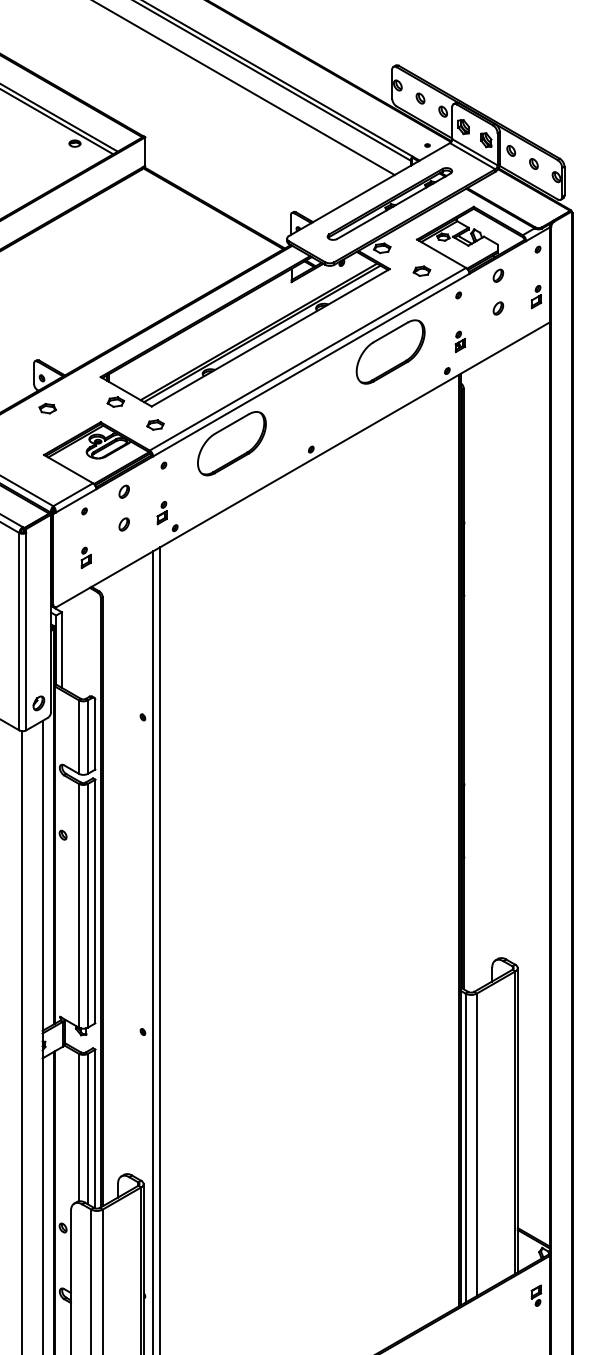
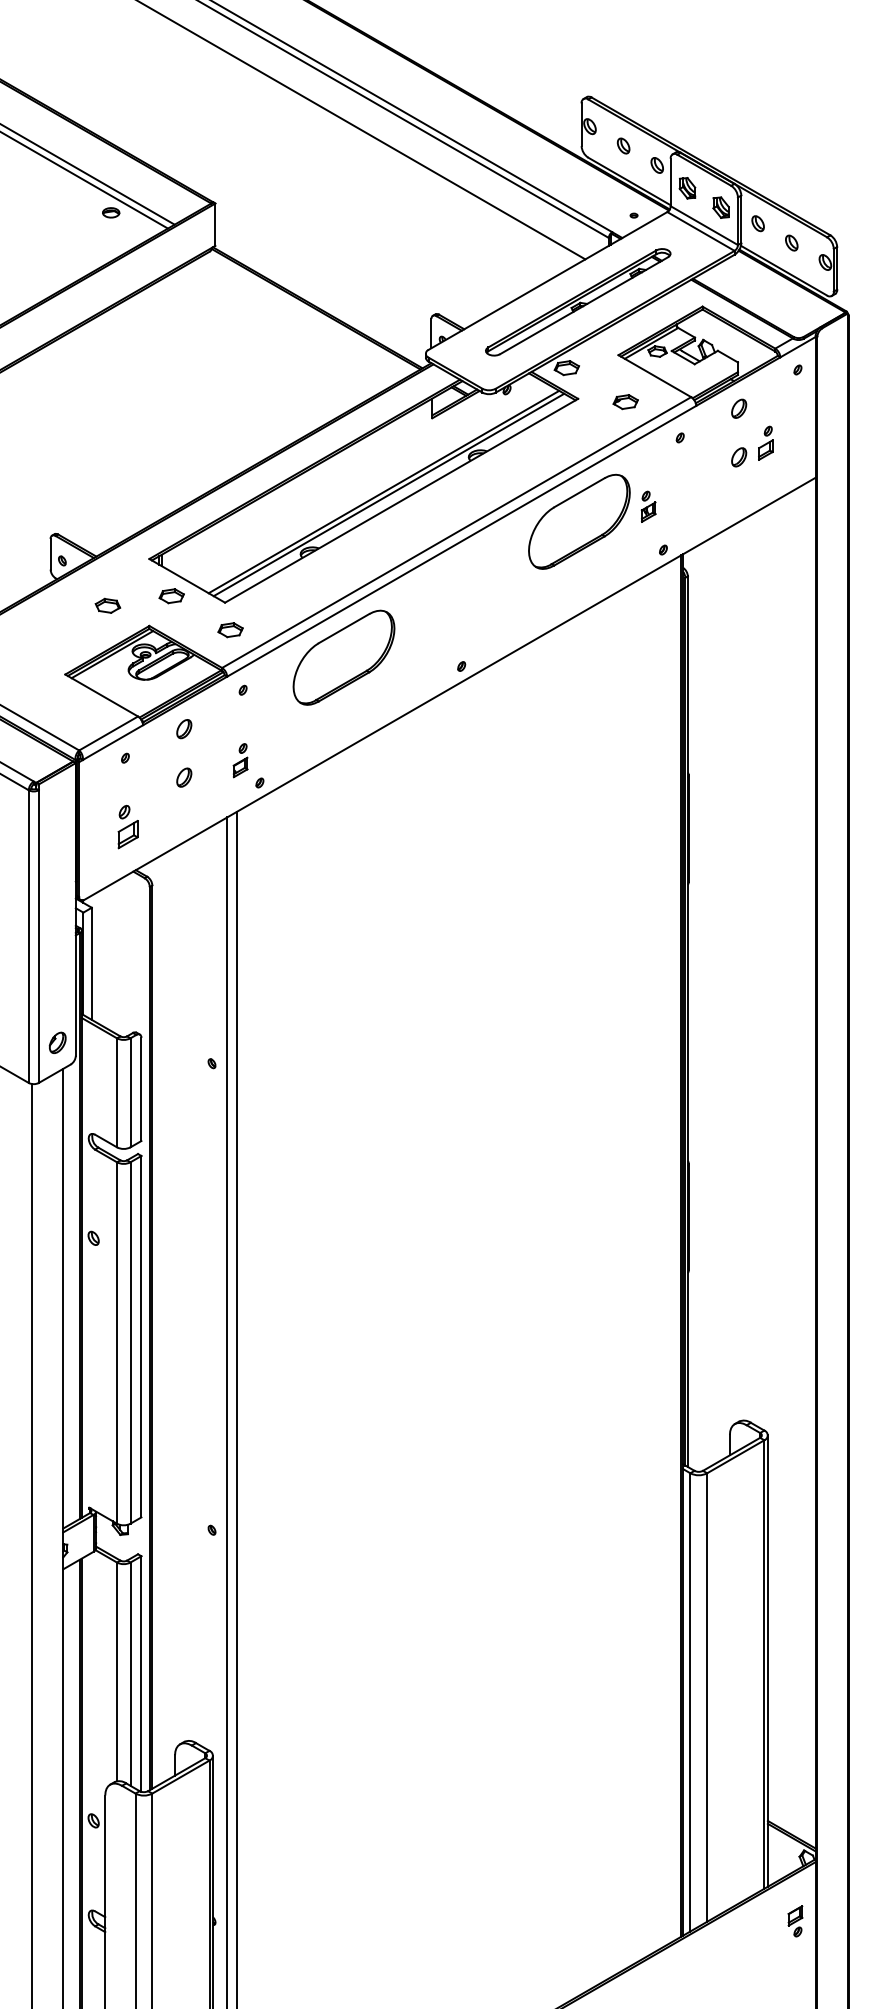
part: (535, 297) -> (764, 443), moved
part: (460, 341) -> (648, 506), moved
part: (47, 408) -> (107, 605), moved
part: (85, 557) -> (126, 826), size x1.4

